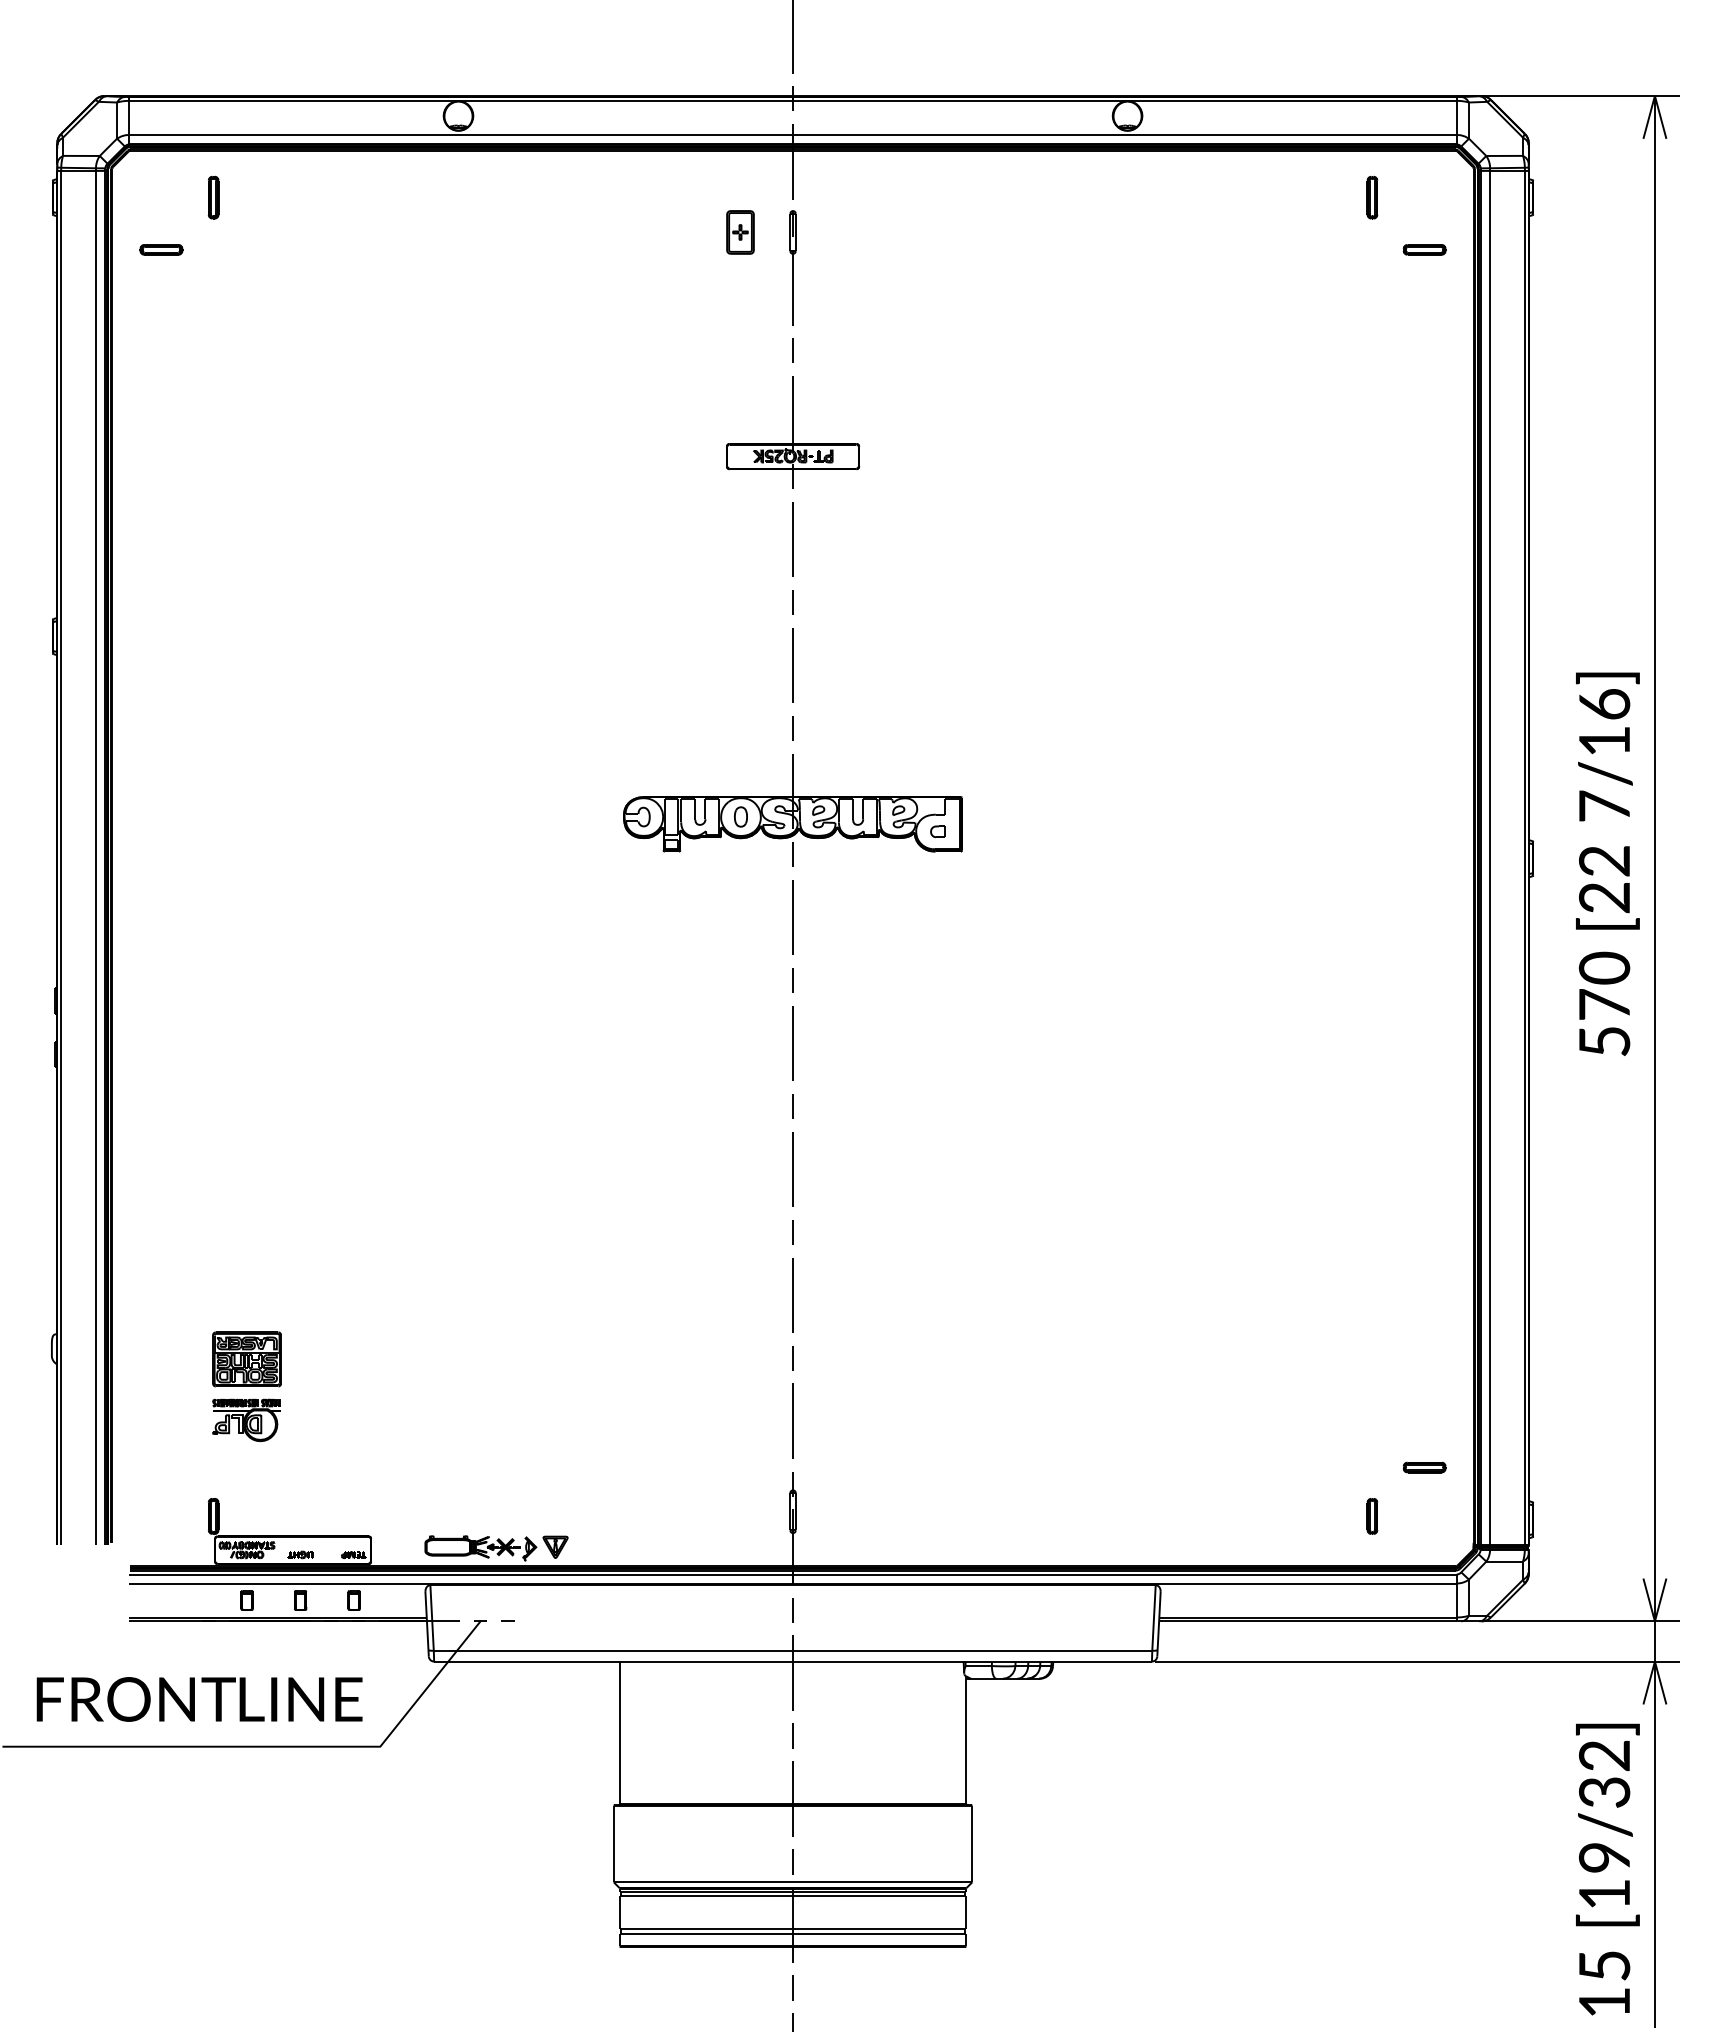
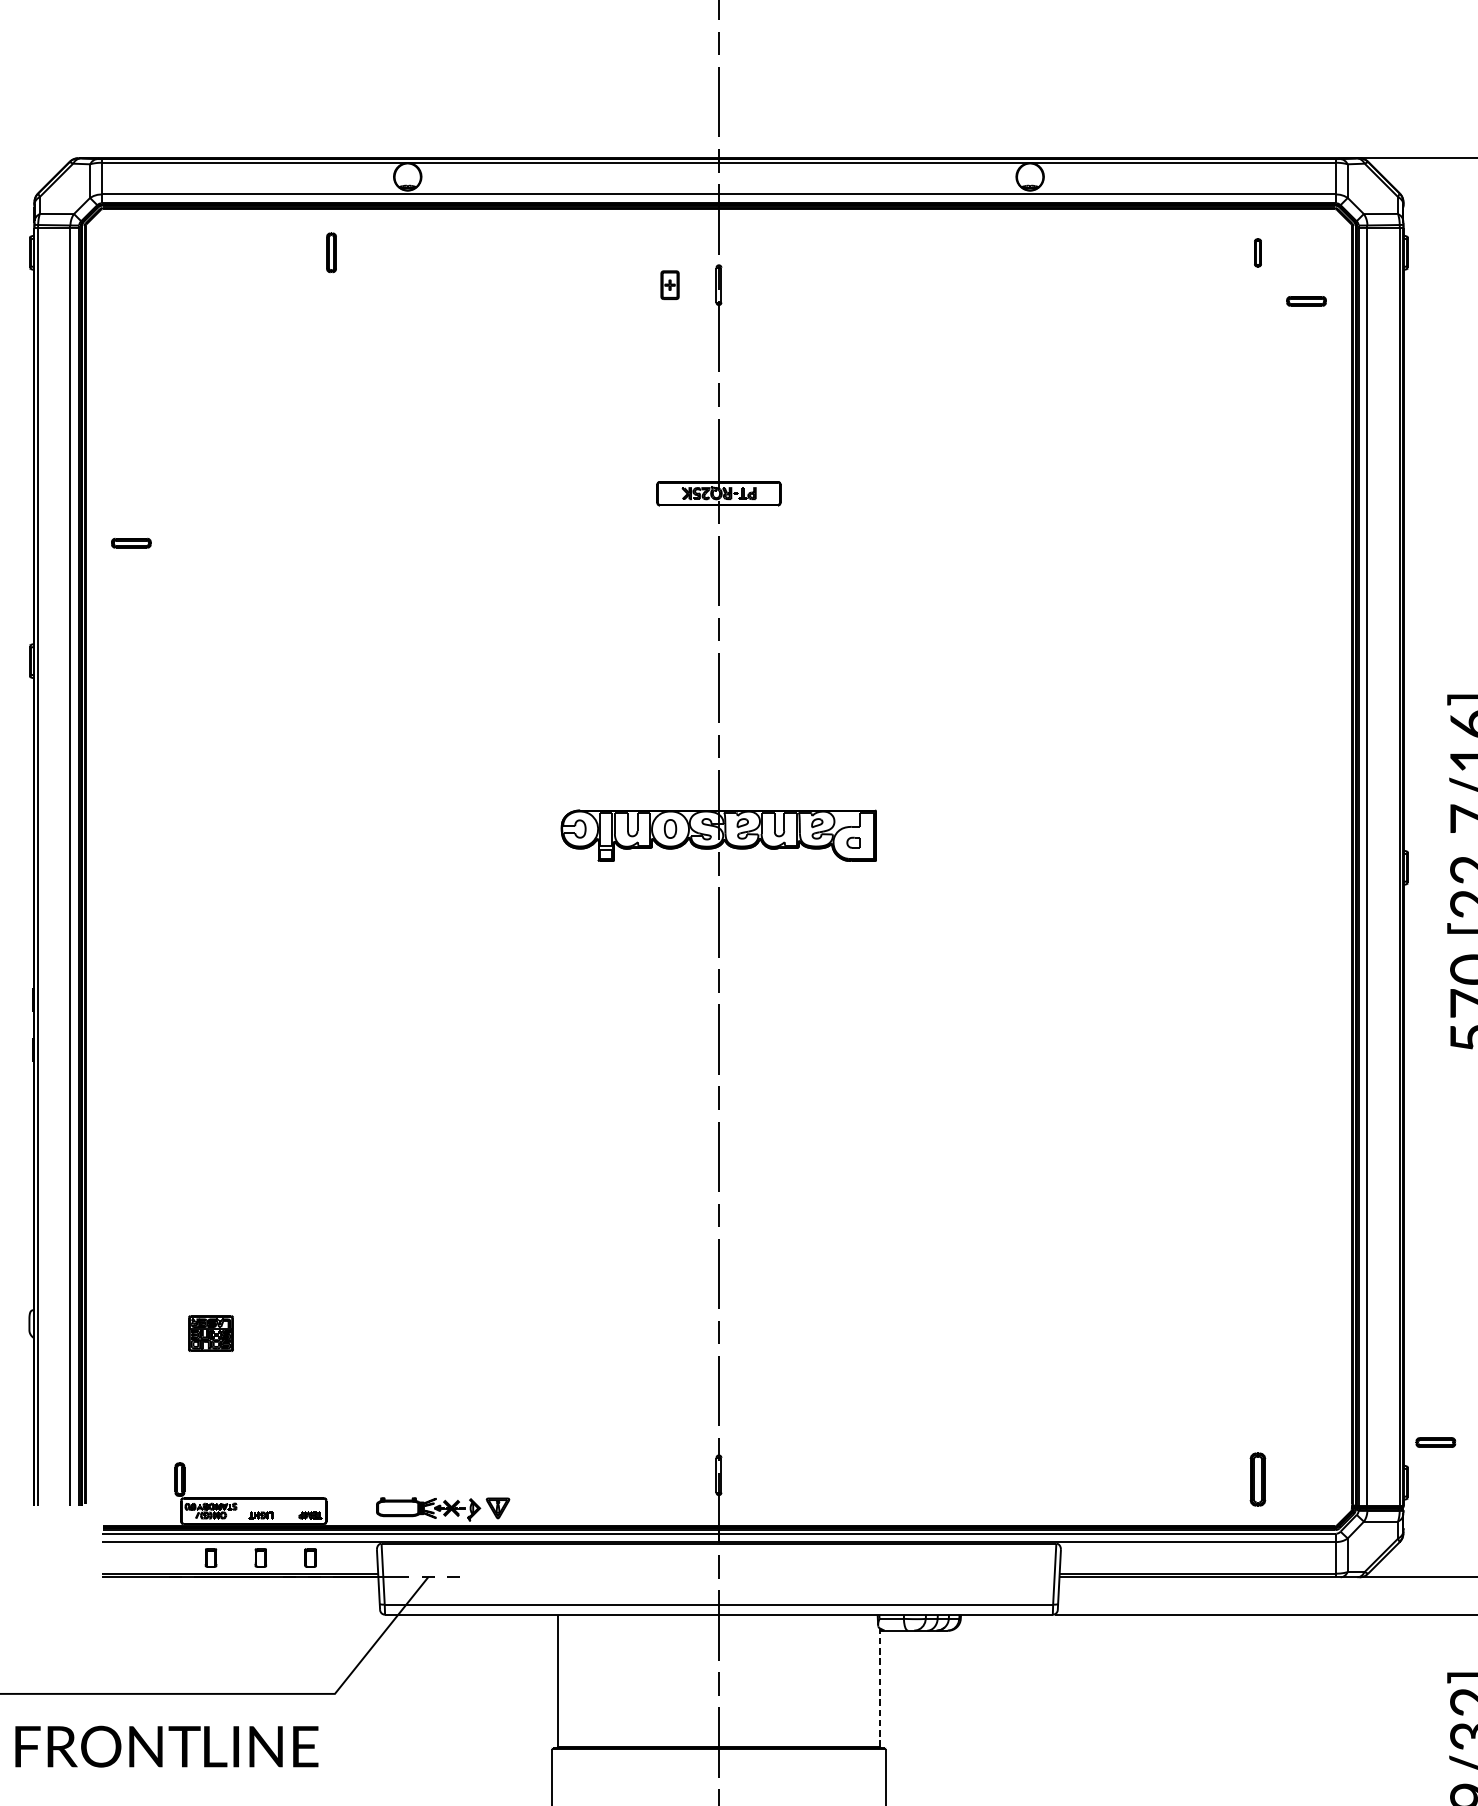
part: (213, 197) -> (331, 252), moved
part: (1372, 197) -> (1258, 252), size x0.7
part: (740, 232) -> (670, 285), size x0.7
part: (161, 249) -> (131, 542), moved
part: (246, 1359) -> (210, 1333), size x0.7
part: (246, 1420) -> (210, 1390), removed
part: (1424, 1467) -> (1435, 1442), moved
part: (1372, 1516) -> (1258, 1479), size x1.6
text: (199, 1699) -> (166, 1746), moved
line: (965, 1739) -> (879, 1687), solid -> dashed

